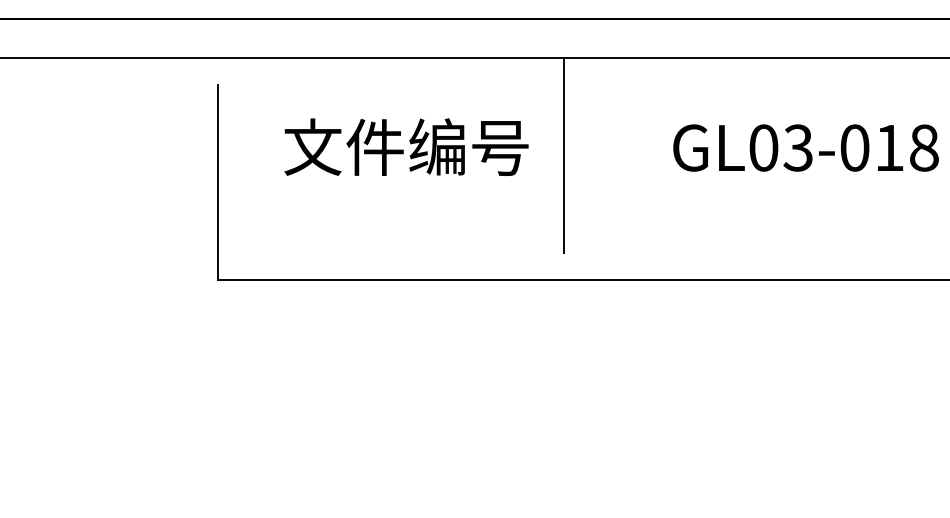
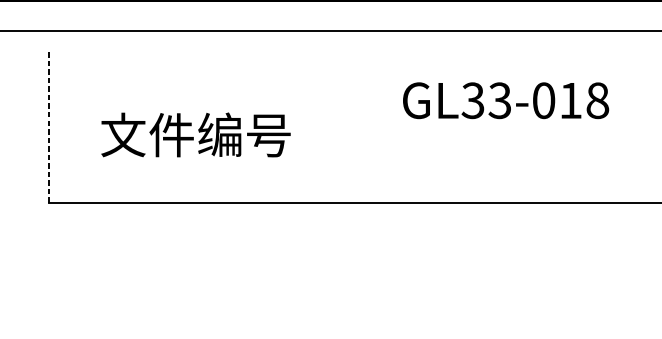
text: (406, 146) -> (195, 134), moved
text: (763, 147) -> (473, 100), GL03-018 -> GL33-018
line: (564, 155) -> (318, 106), removed
line: (217, 181) -> (49, 126), solid -> dashed

